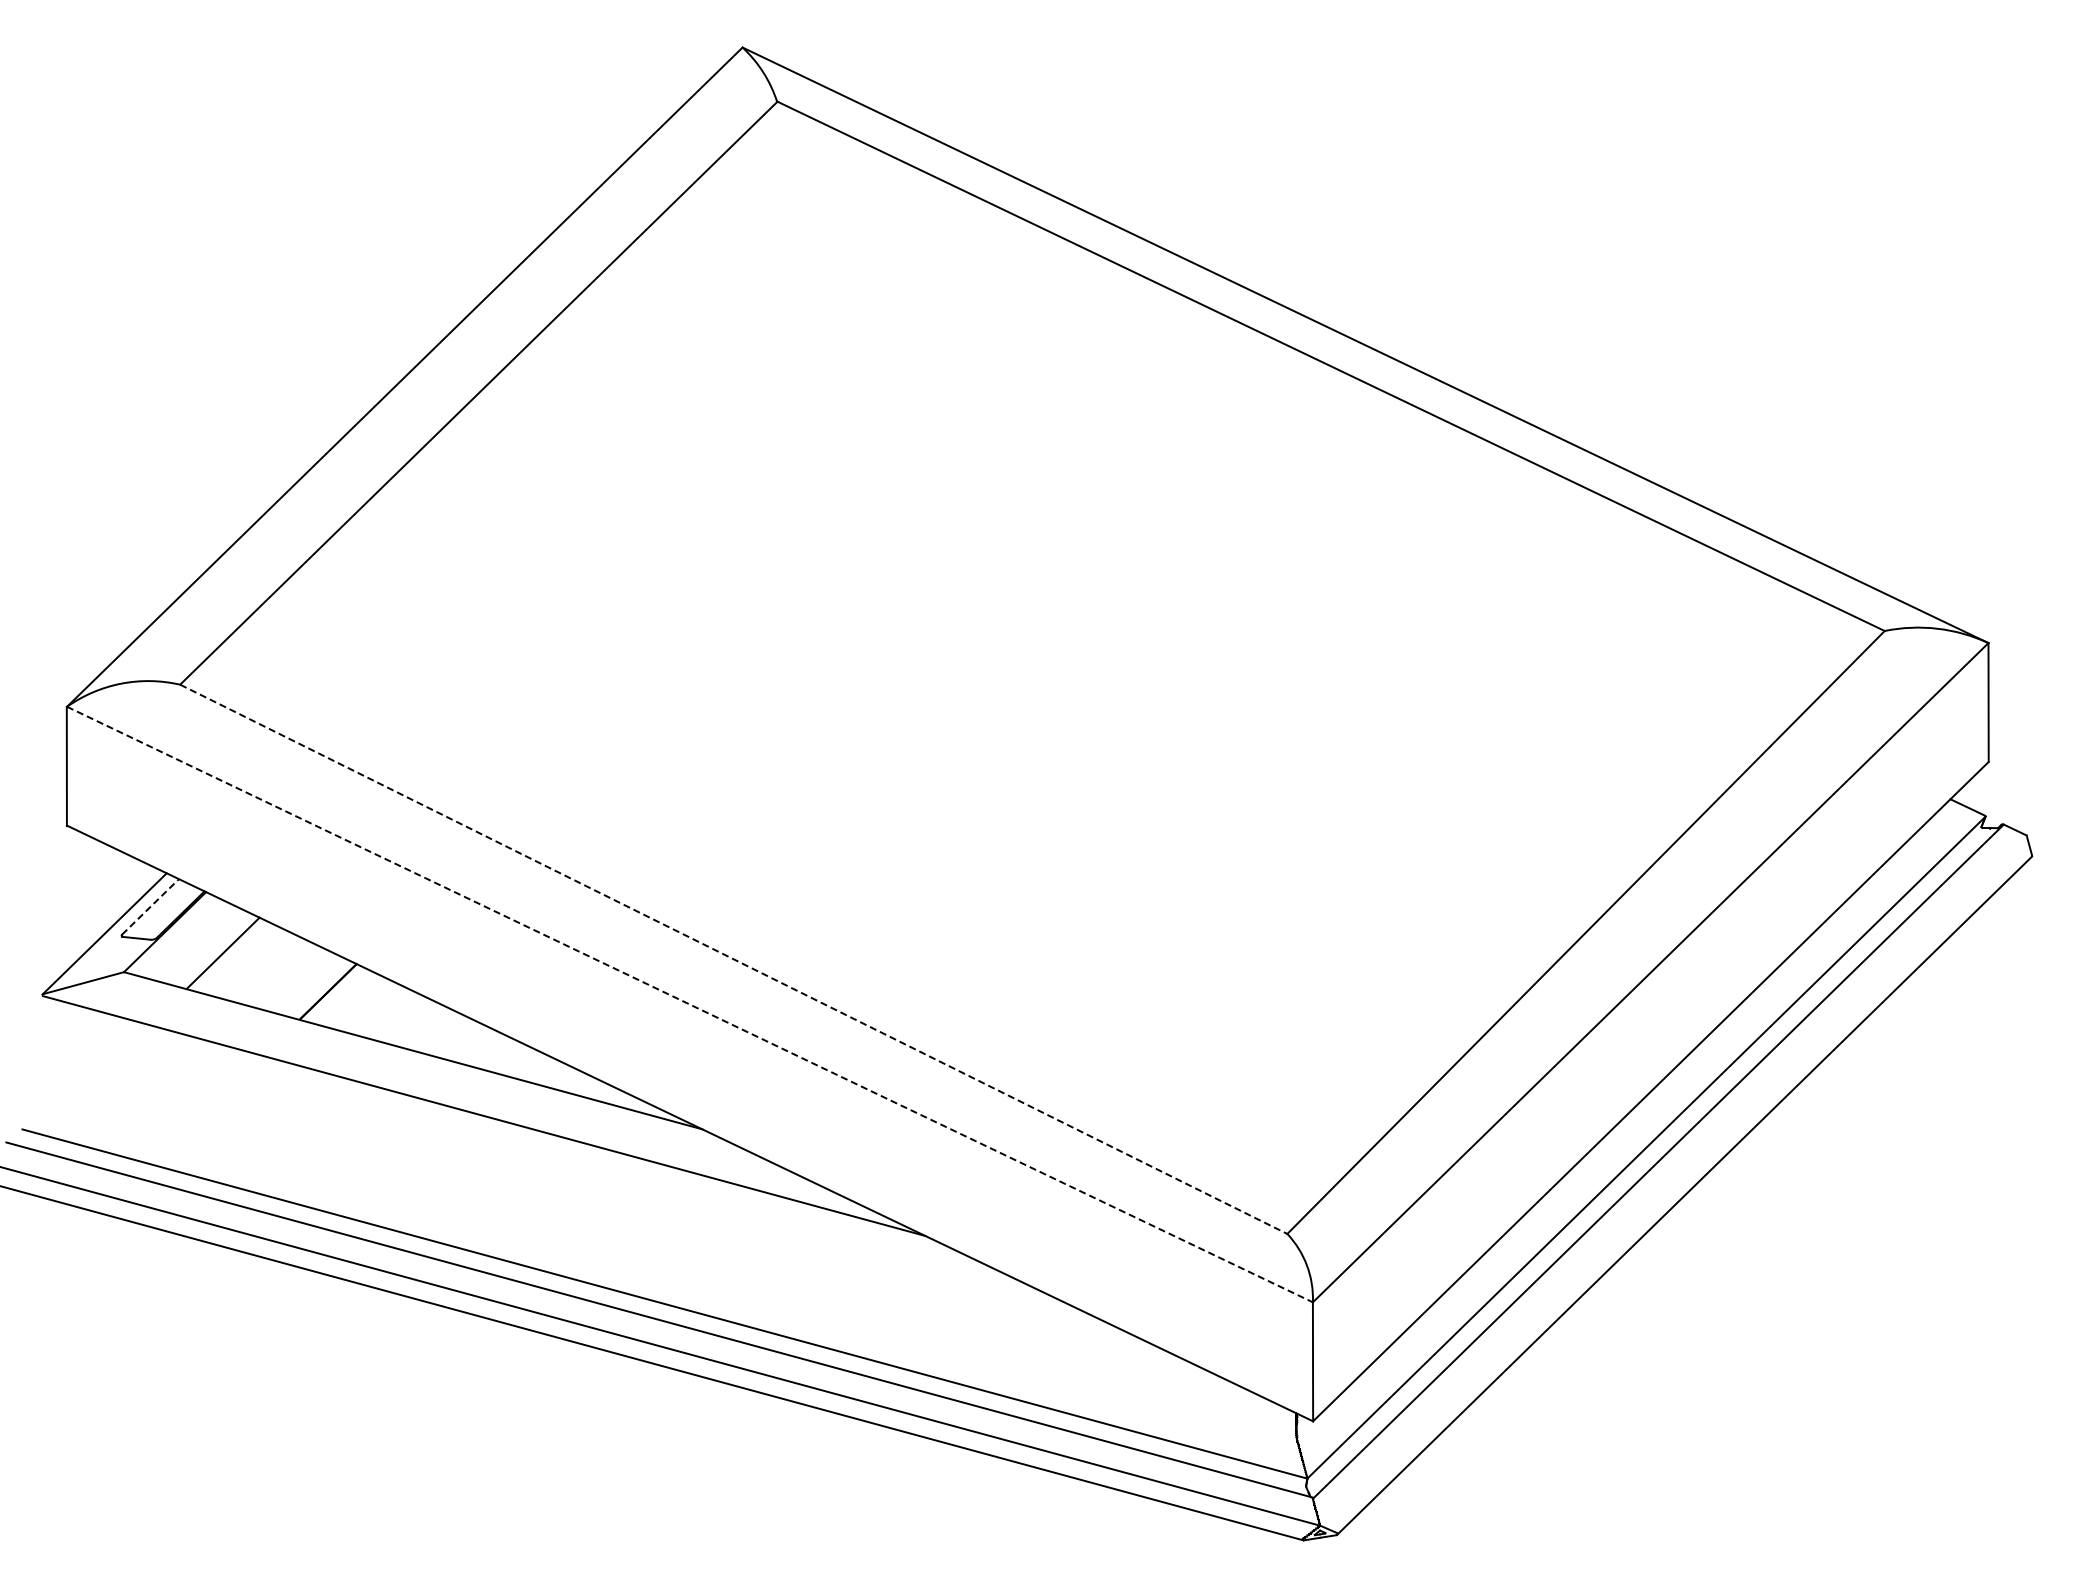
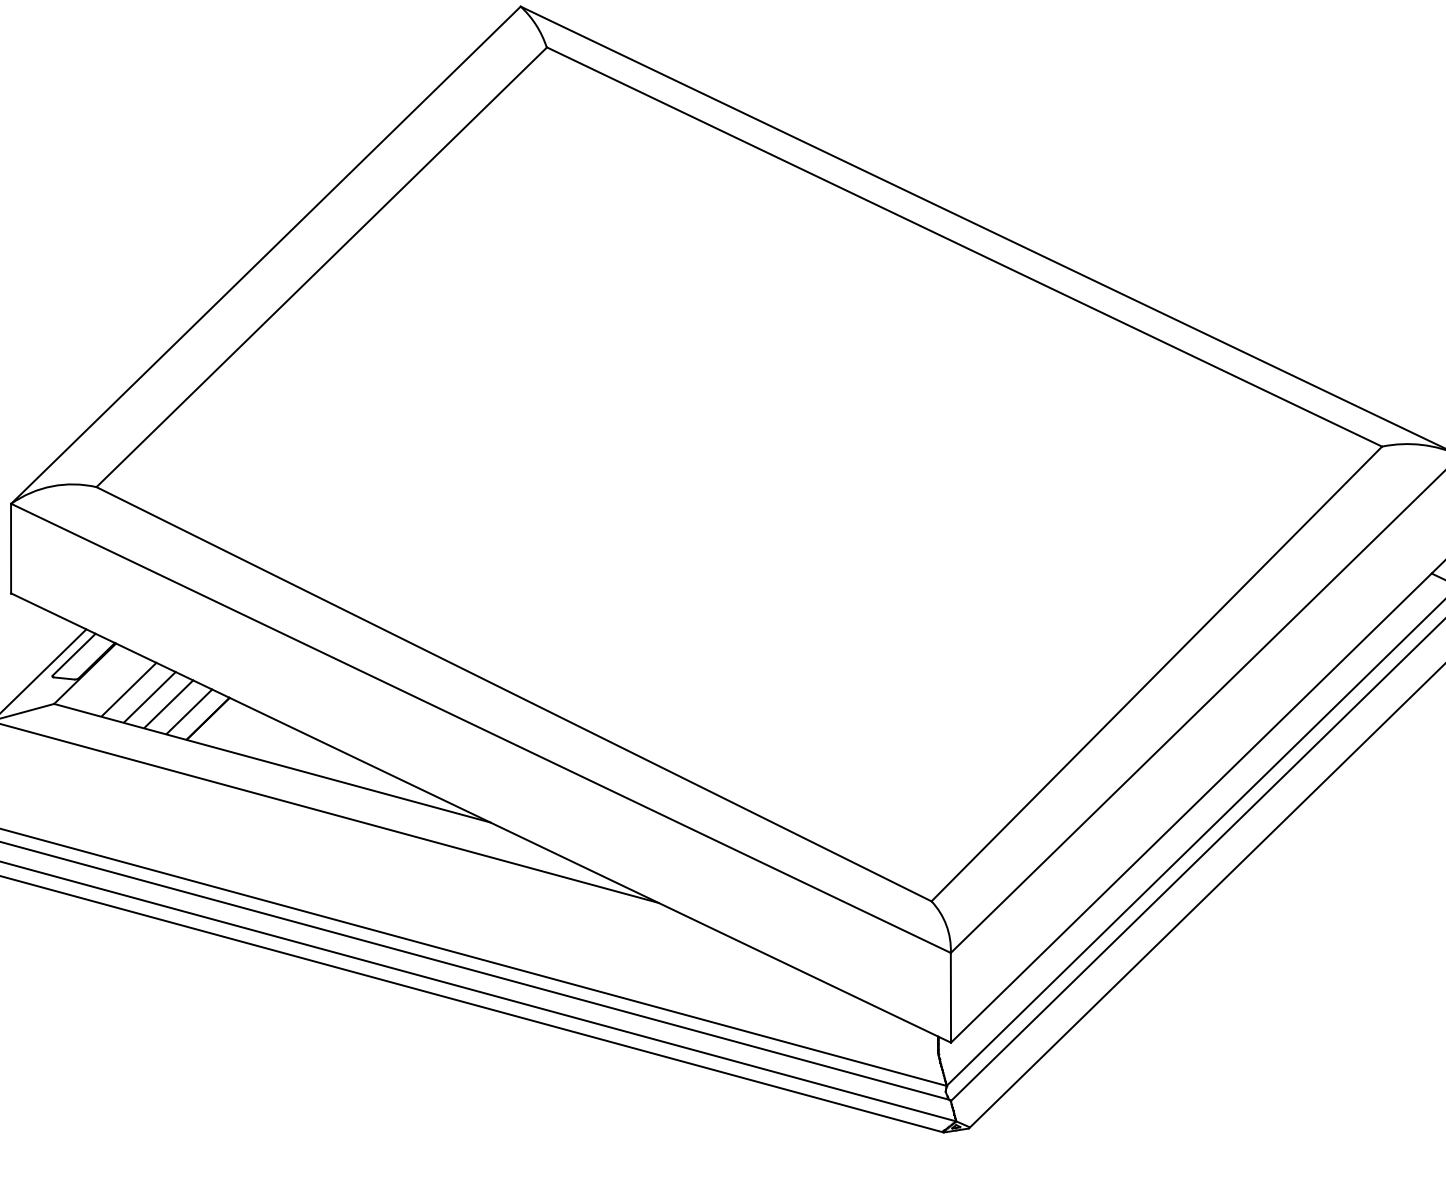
line: (150, 906) -> (74, 654), dashed -> solid
line: (733, 959) -> (513, 694), dashed -> solid
line: (251, 962) -> (150, 696), added
line: (276, 971) -> (169, 703), added
line: (303, 982) -> (189, 711), added
line: (690, 1004) -> (481, 728), dashed -> solid

